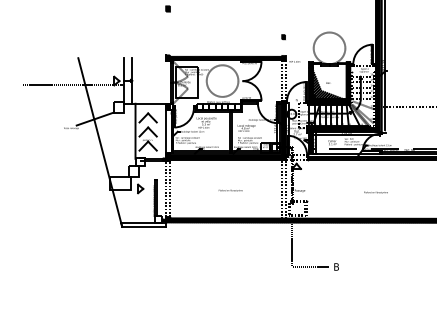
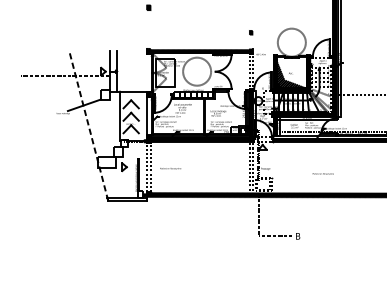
line: (100, 142) -> (88, 126), solid -> dashed
text: (230, 190) -> (170, 168), moved
text: (375, 192) -> (322, 173), moved

